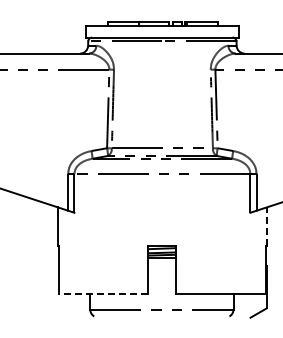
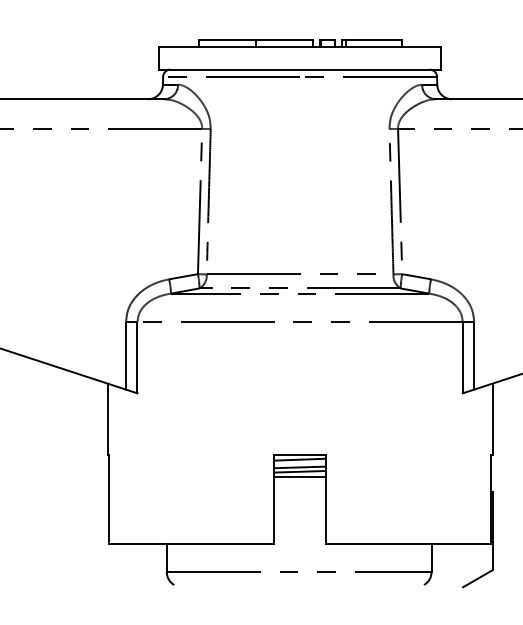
line: (266, 226) -> (492, 418), dashed -> solid
line: (103, 294) -> (191, 544), dashed -> solid

